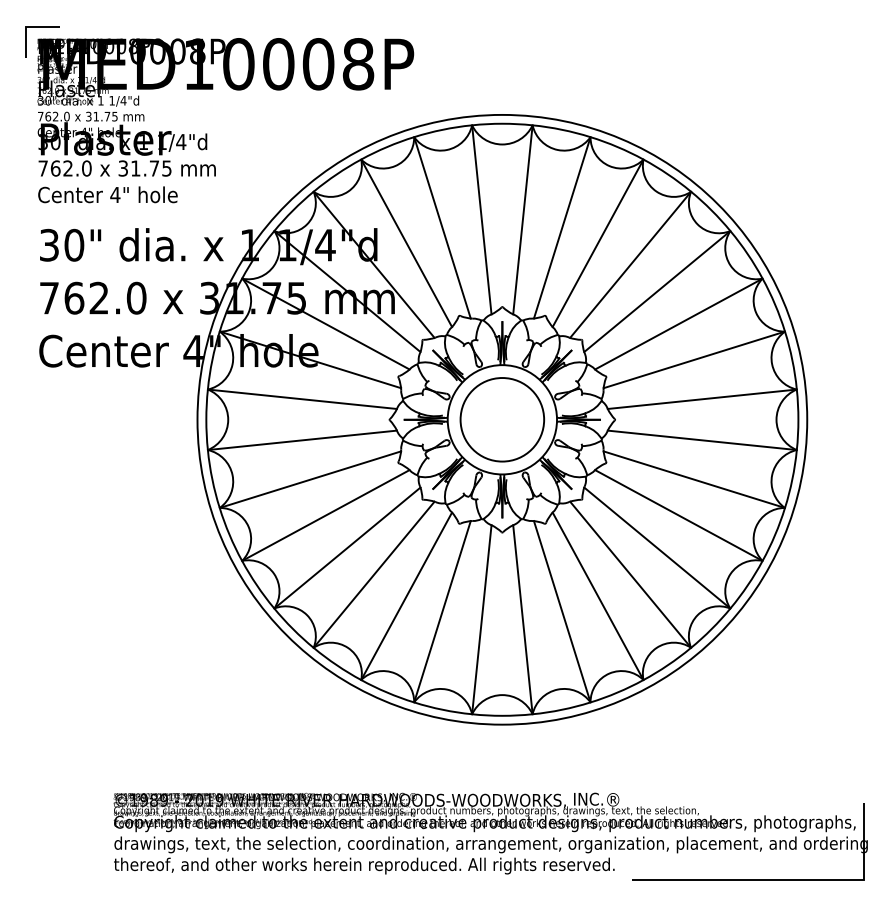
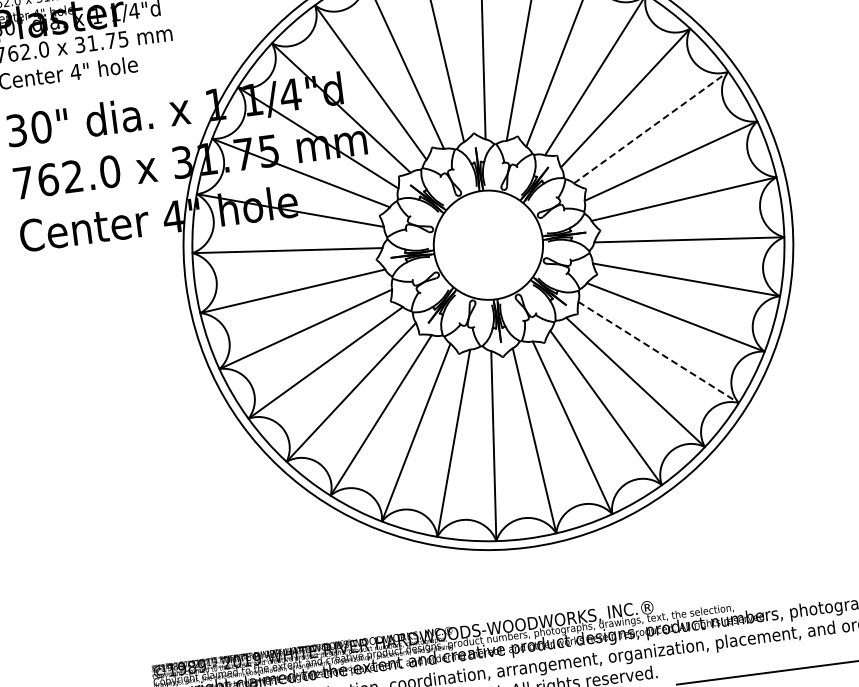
line: (679, 323) -> (651, 126), solid -> dashed
circle: (502, 419) -> (488, 244), removed
line: (657, 548) -> (658, 352), solid -> dashed

